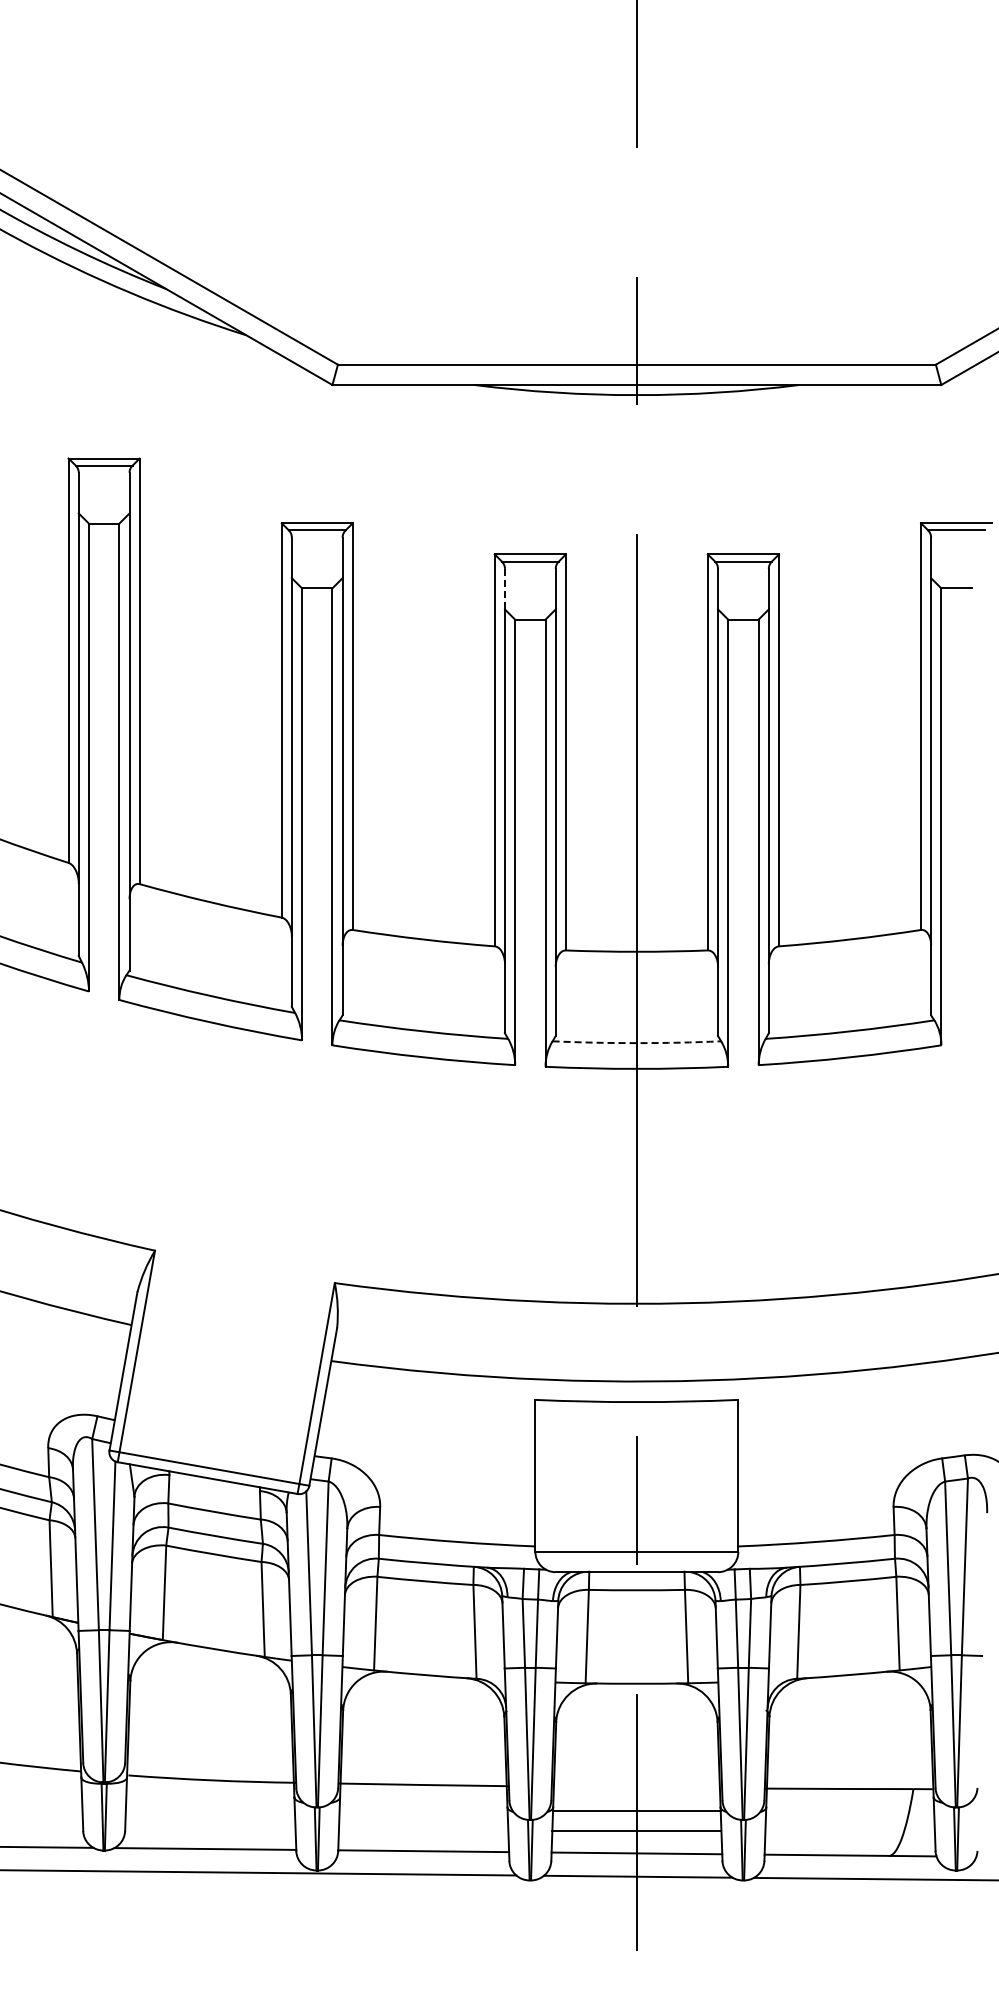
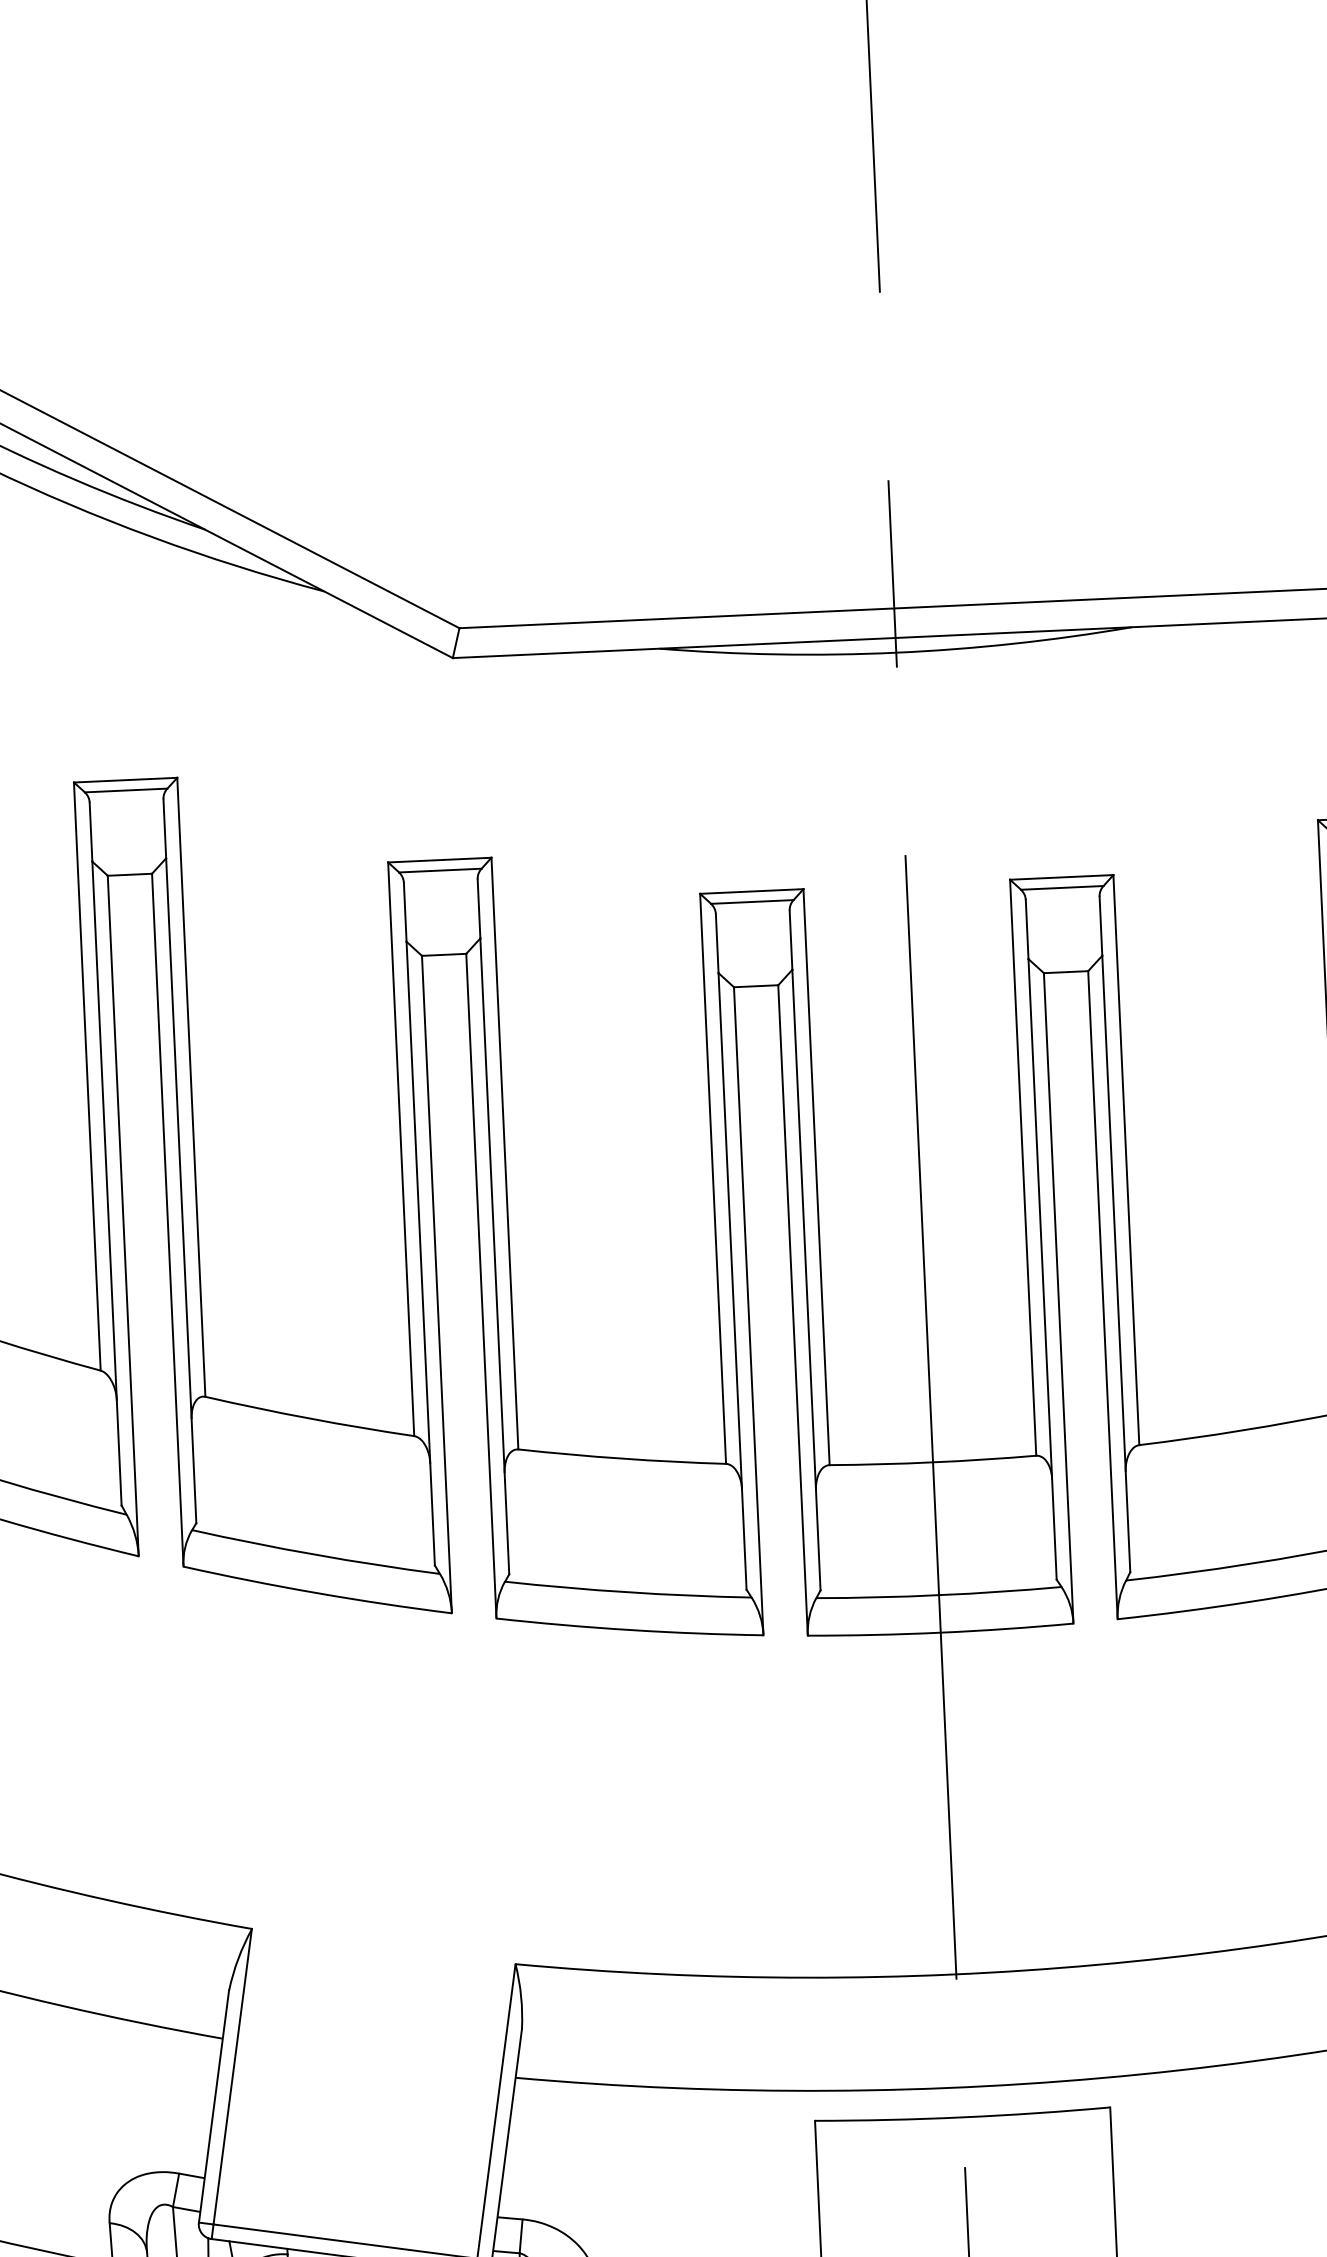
line: (504, 588) -> (716, 942), dashed -> solid
arc: (636, 1043) -> (938, 1595), dashed -> solid

